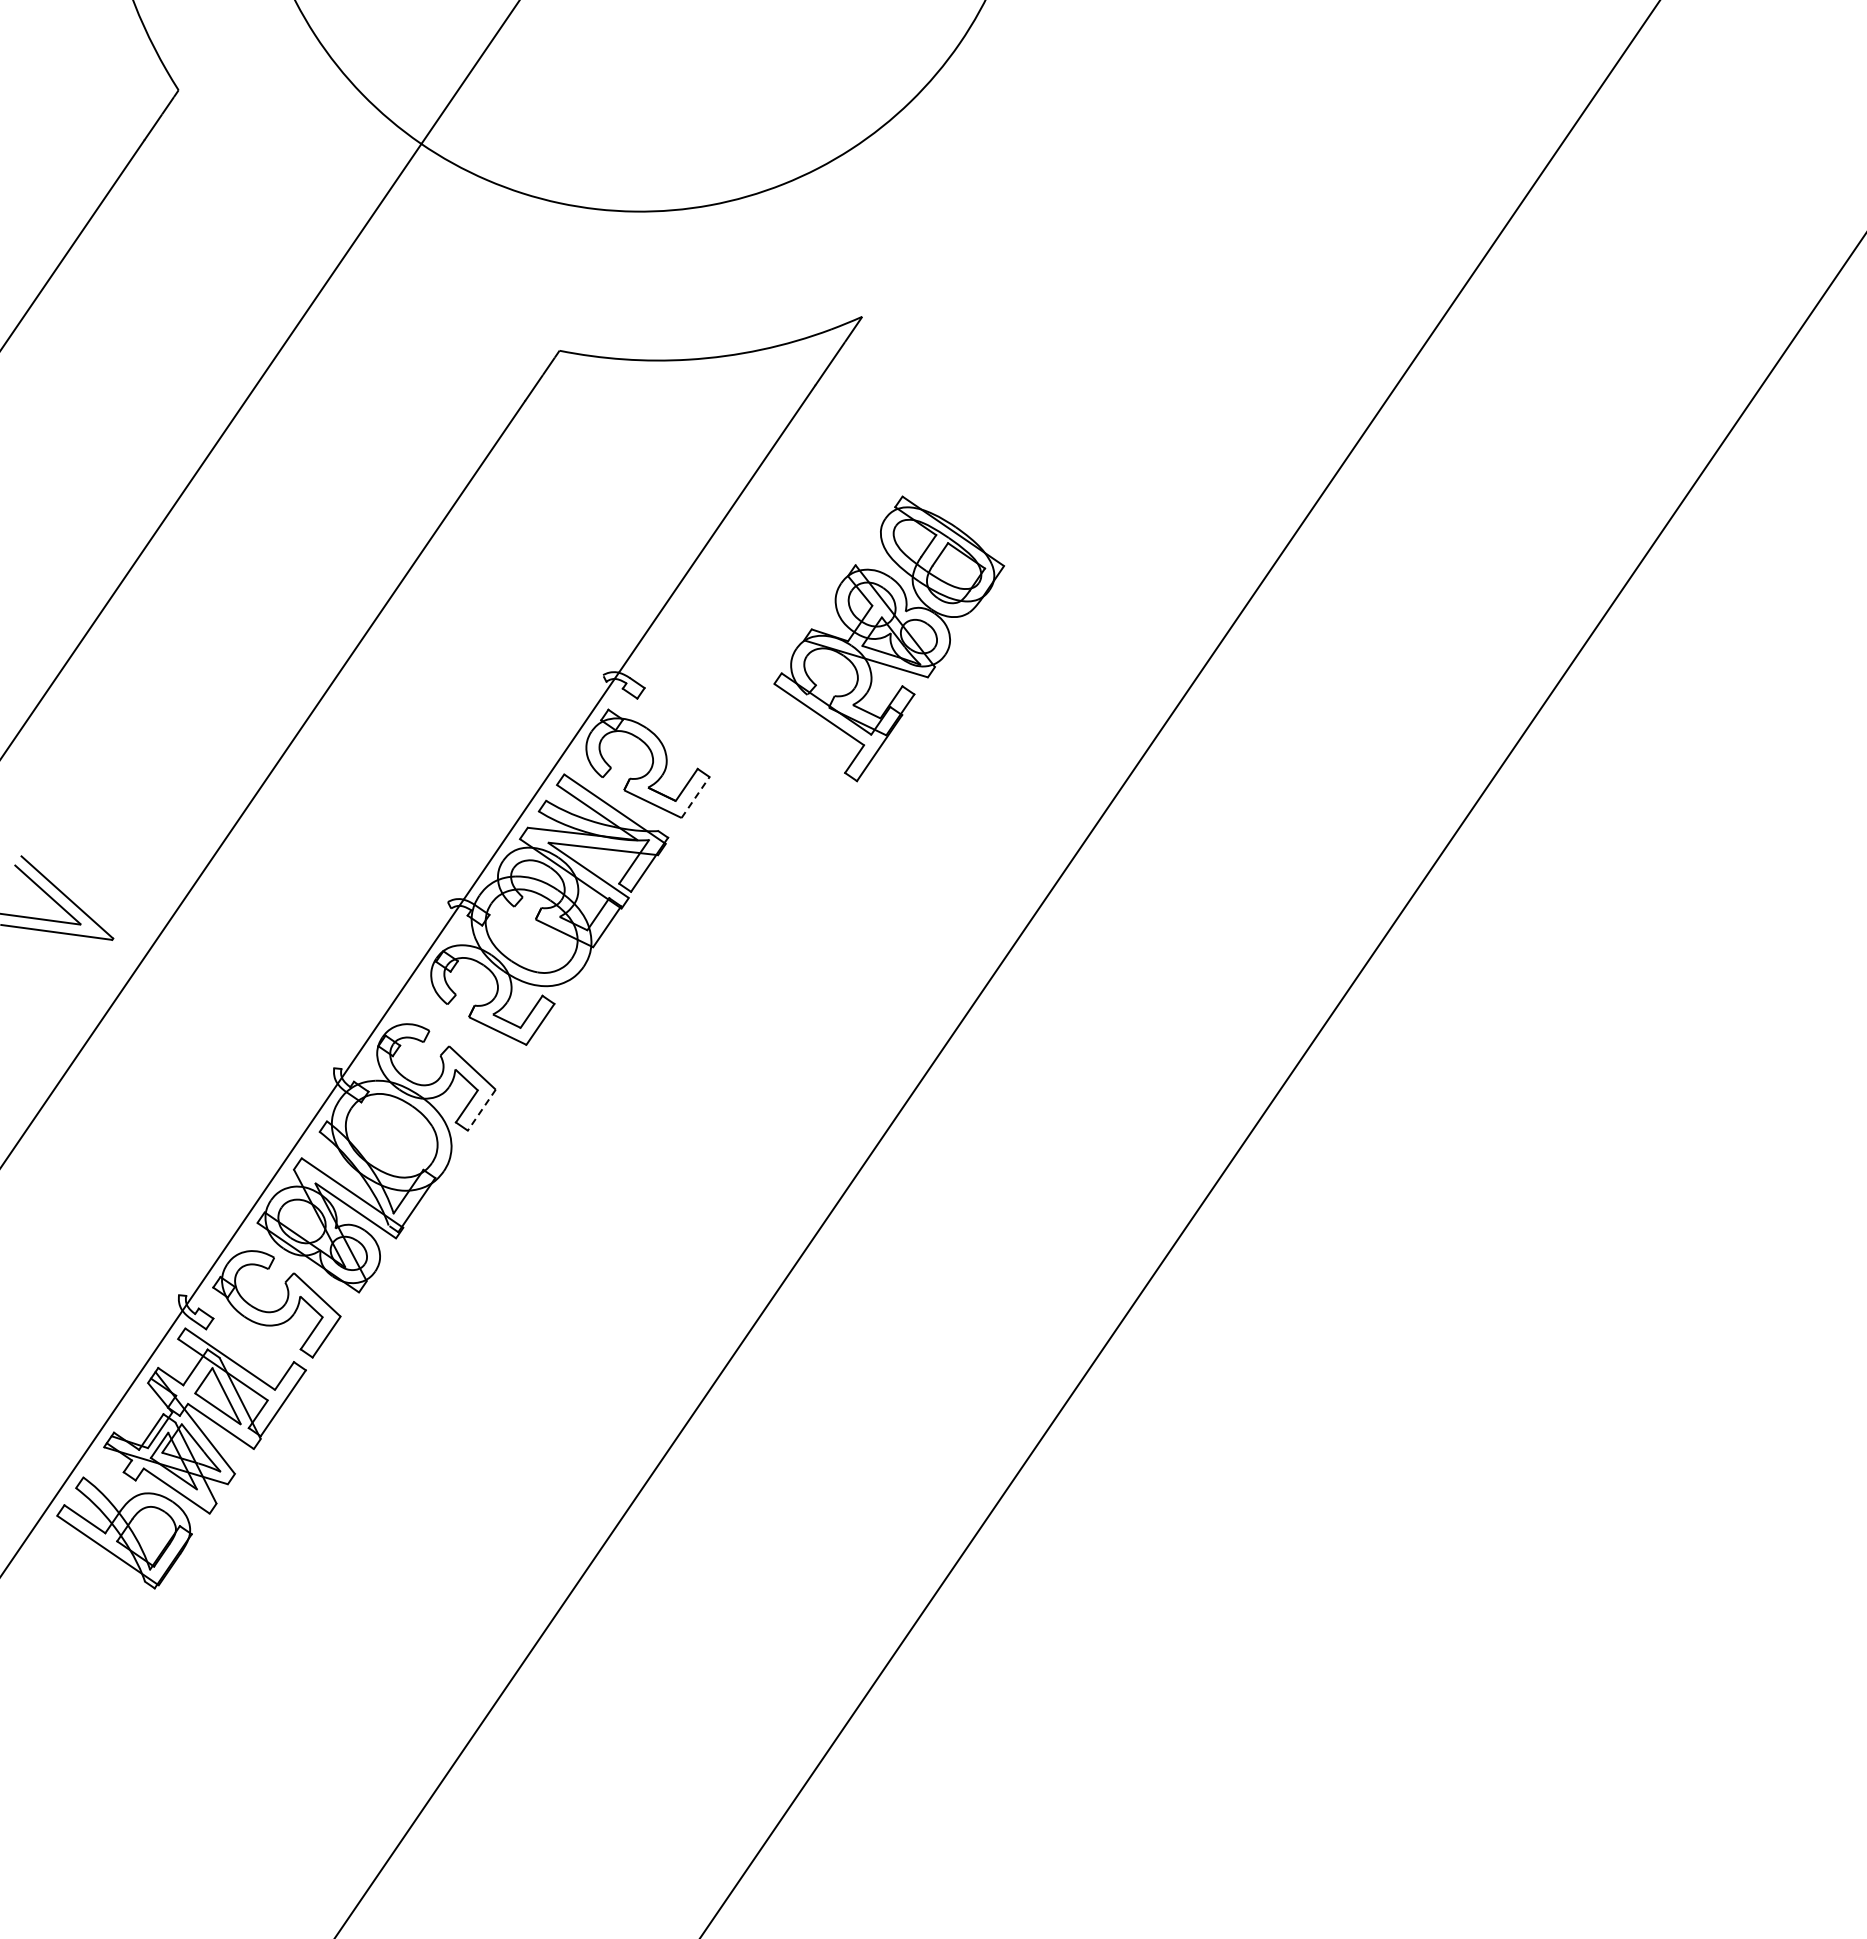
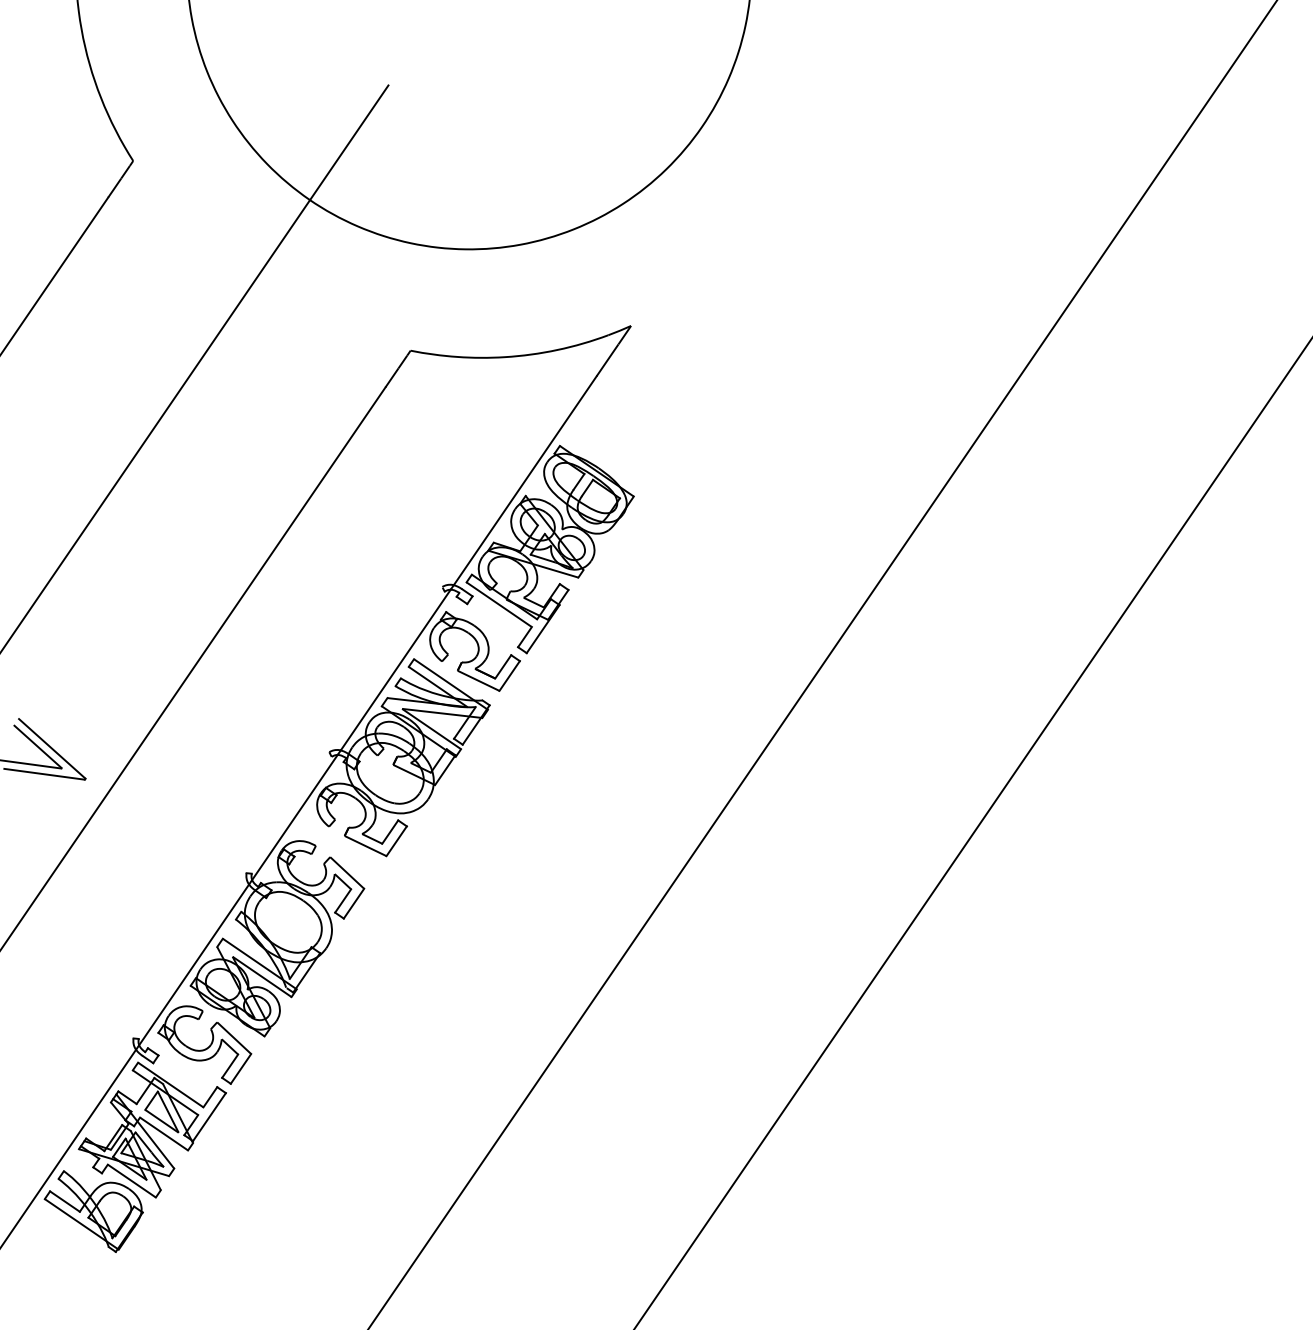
part: (888, 638) -> (549, 549), moved
line: (695, 797) -> (509, 676), dashed -> solid
line: (481, 1110) -> (353, 903), dashed -> solid

